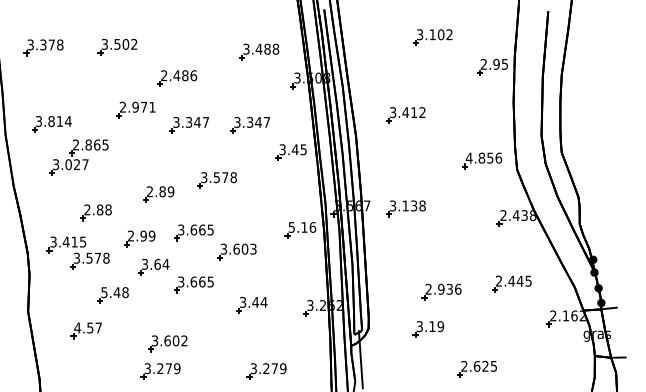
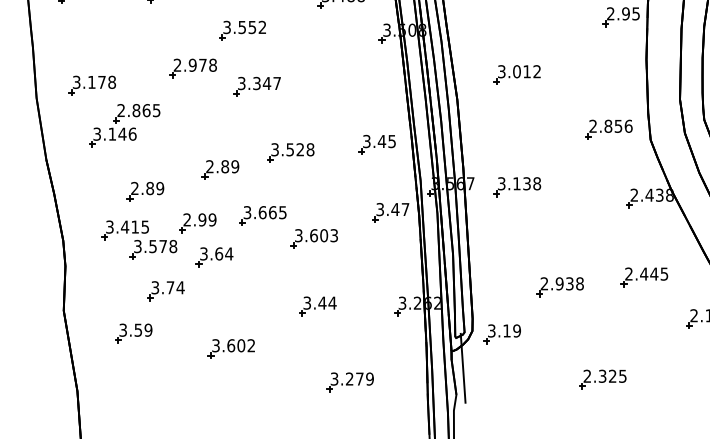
text: (179, 75) -> (245, 27), 2.486 -> 3.552
text: (152, 106) -> (213, 64), 2.971 -> 2.978
text: (405, 112) -> (516, 71), 3.412 -> 3.012
text: (59, 121) -> (101, 82), 3.814 -> 3.178
part: (249, 125) -> (329, 87), removed
part: (290, 152) -> (376, 144), moved
text: (468, 157) -> (592, 125), 4.856 -> 2.856
text: (76, 164) -> (121, 134), 3.027 -> 3.146
text: (225, 177) -> (300, 149), 3.578 -> 3.528
text: (108, 209) -> (160, 188), 2.88 -> 2.89
text: (302, 227) -> (393, 209), 5.16 -> 3.47
part: (77, 252) -> (138, 239), moved
part: (193, 284) -> (262, 278), removed
text: (458, 288) -> (580, 282), 2.936 -> 2.938
text: (114, 292) -> (167, 287), 5.48 -> 3.74
part: (251, 304) -> (317, 305), moved
text: (87, 327) -> (134, 329), 4.57 -> 3.59
part: (428, 329) -> (502, 334), moved
text: (476, 365) -> (601, 375), 2.625 -> 2.325
part: (160, 371) -> (222, 382), removed

